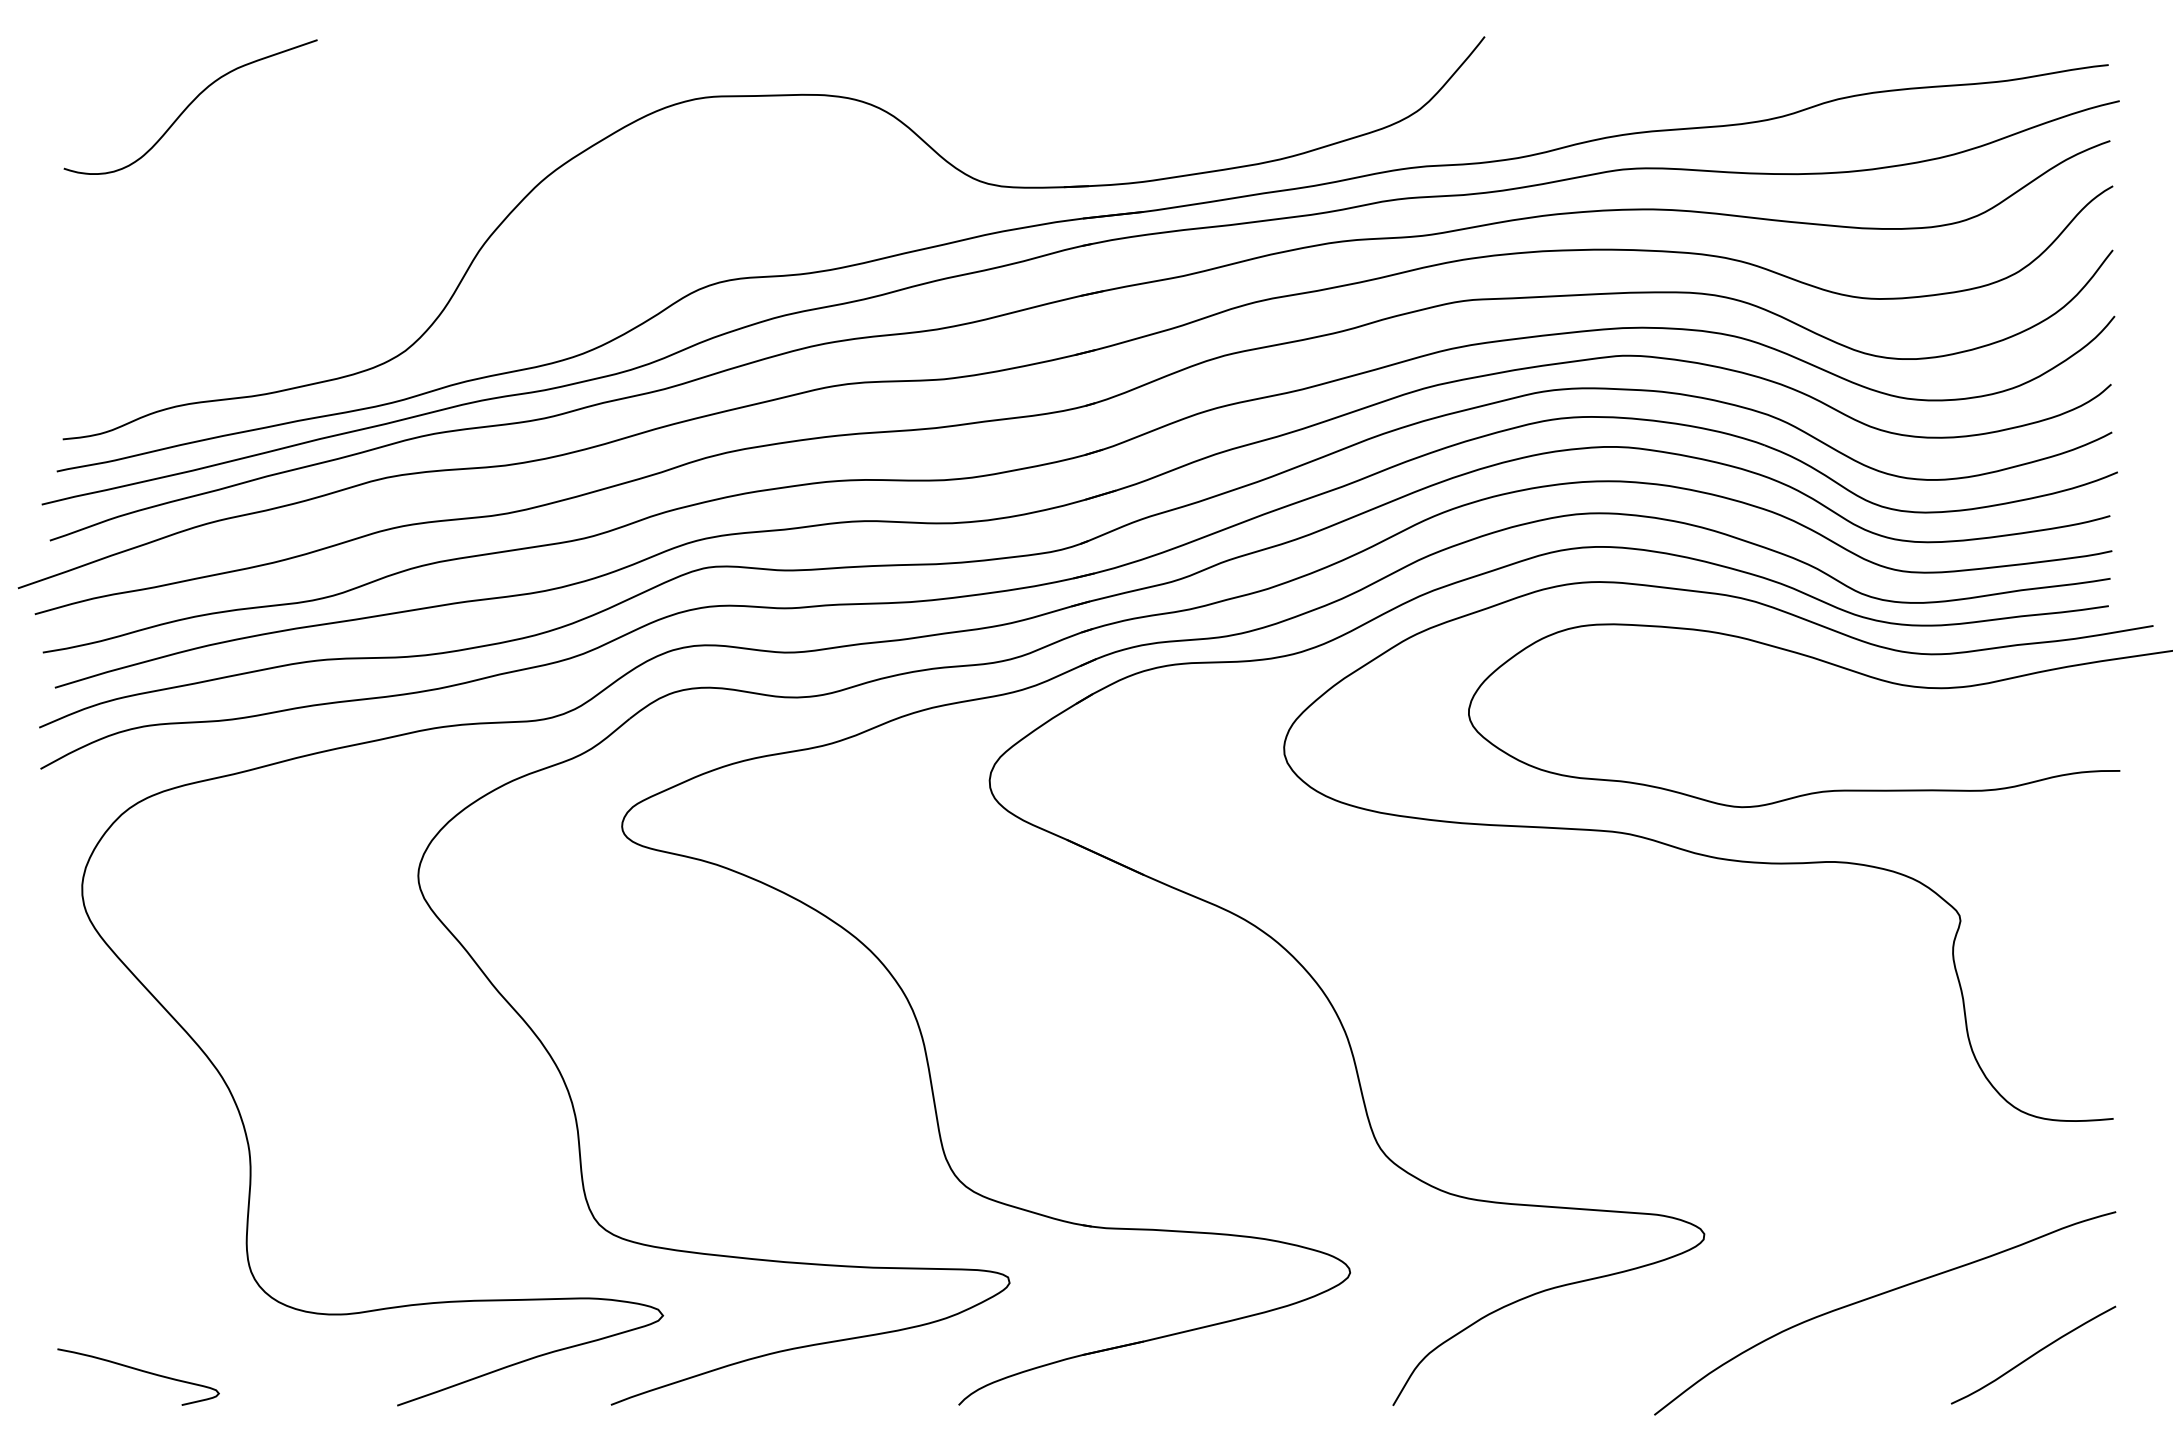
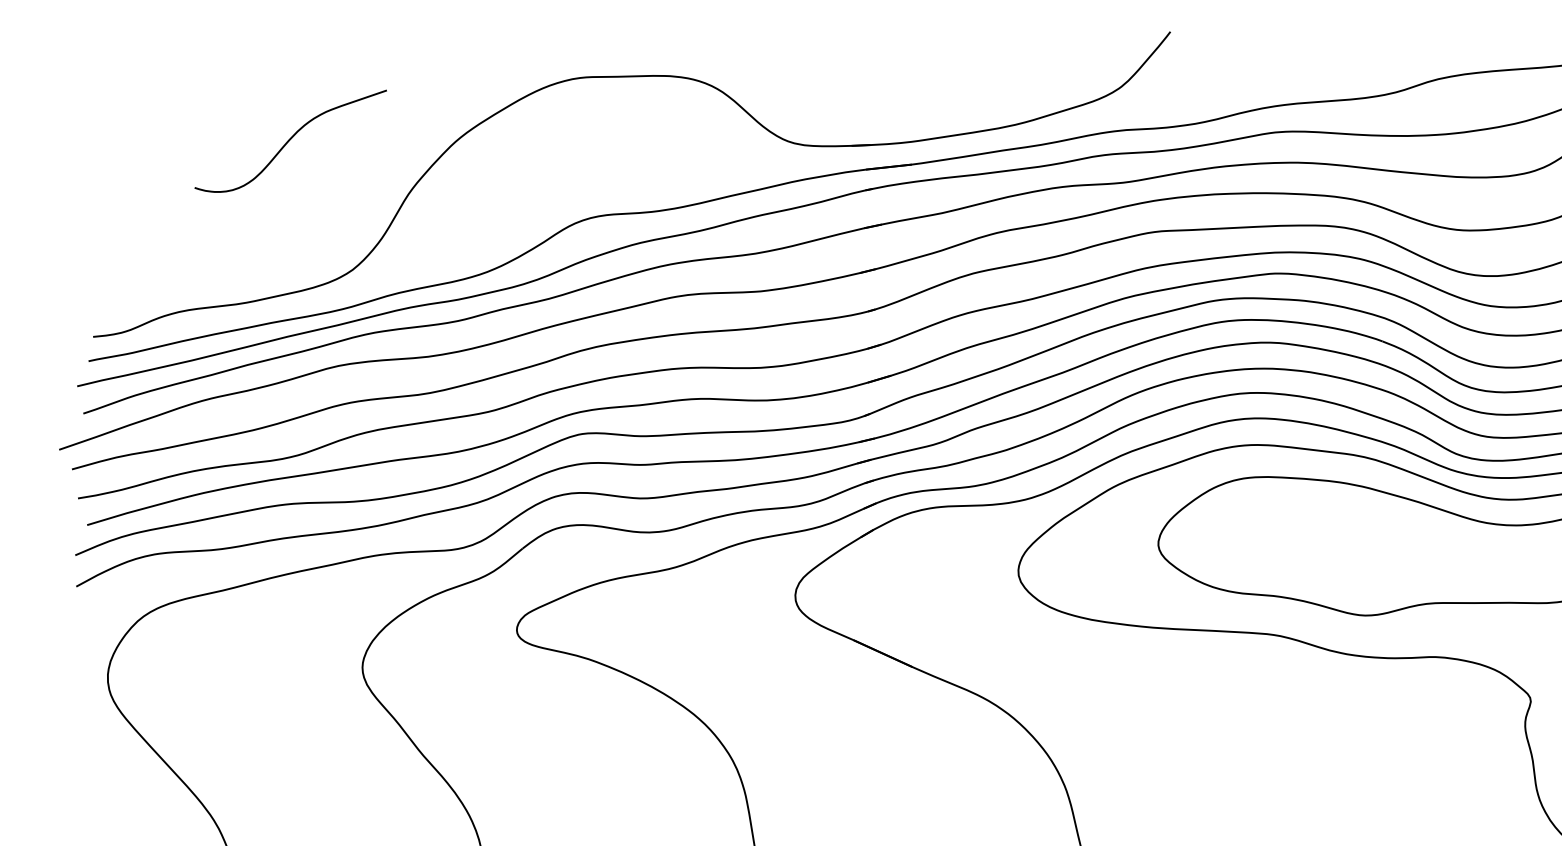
curve: (190, 105) -> (290, 140), moved

